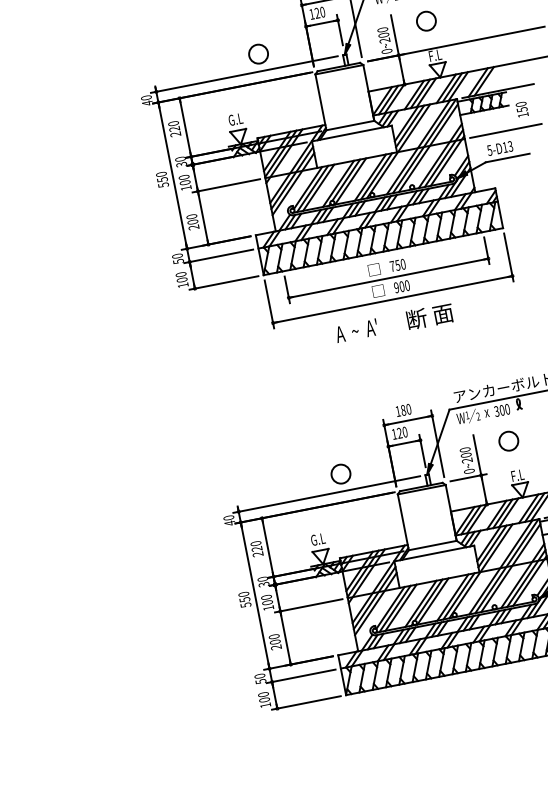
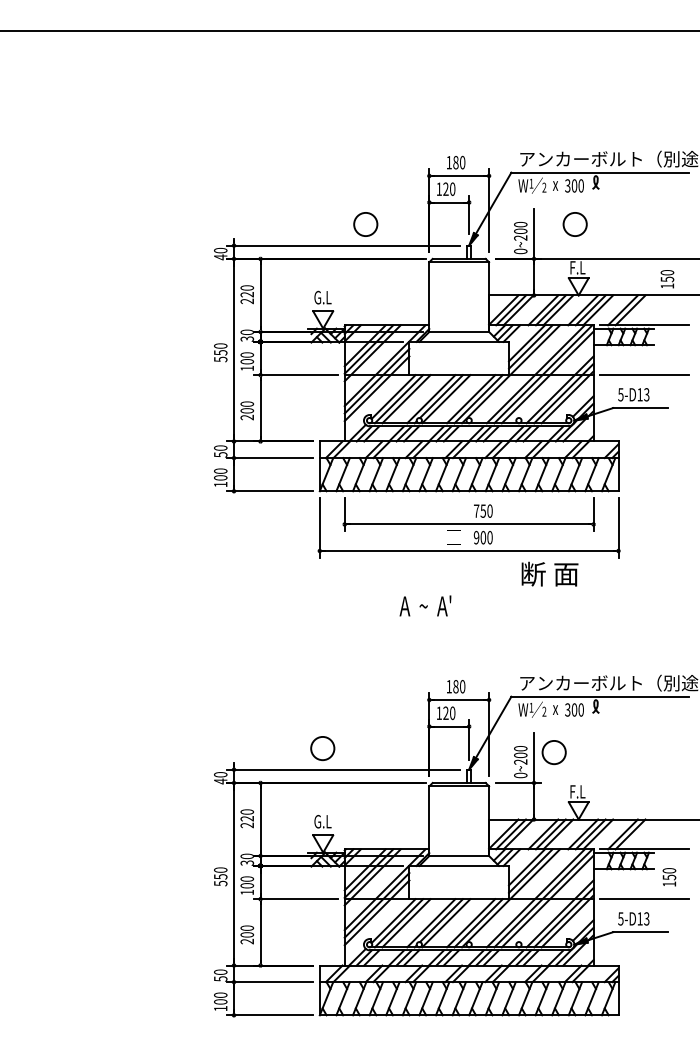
text: (522, 109) -> (667, 279), moved
text: (429, 316) -> (549, 573), moved
text: (356, 330) -> (425, 605), moved
circle: (508, 441) -> (553, 752), moved
circle: (340, 474) -> (322, 748), moved

